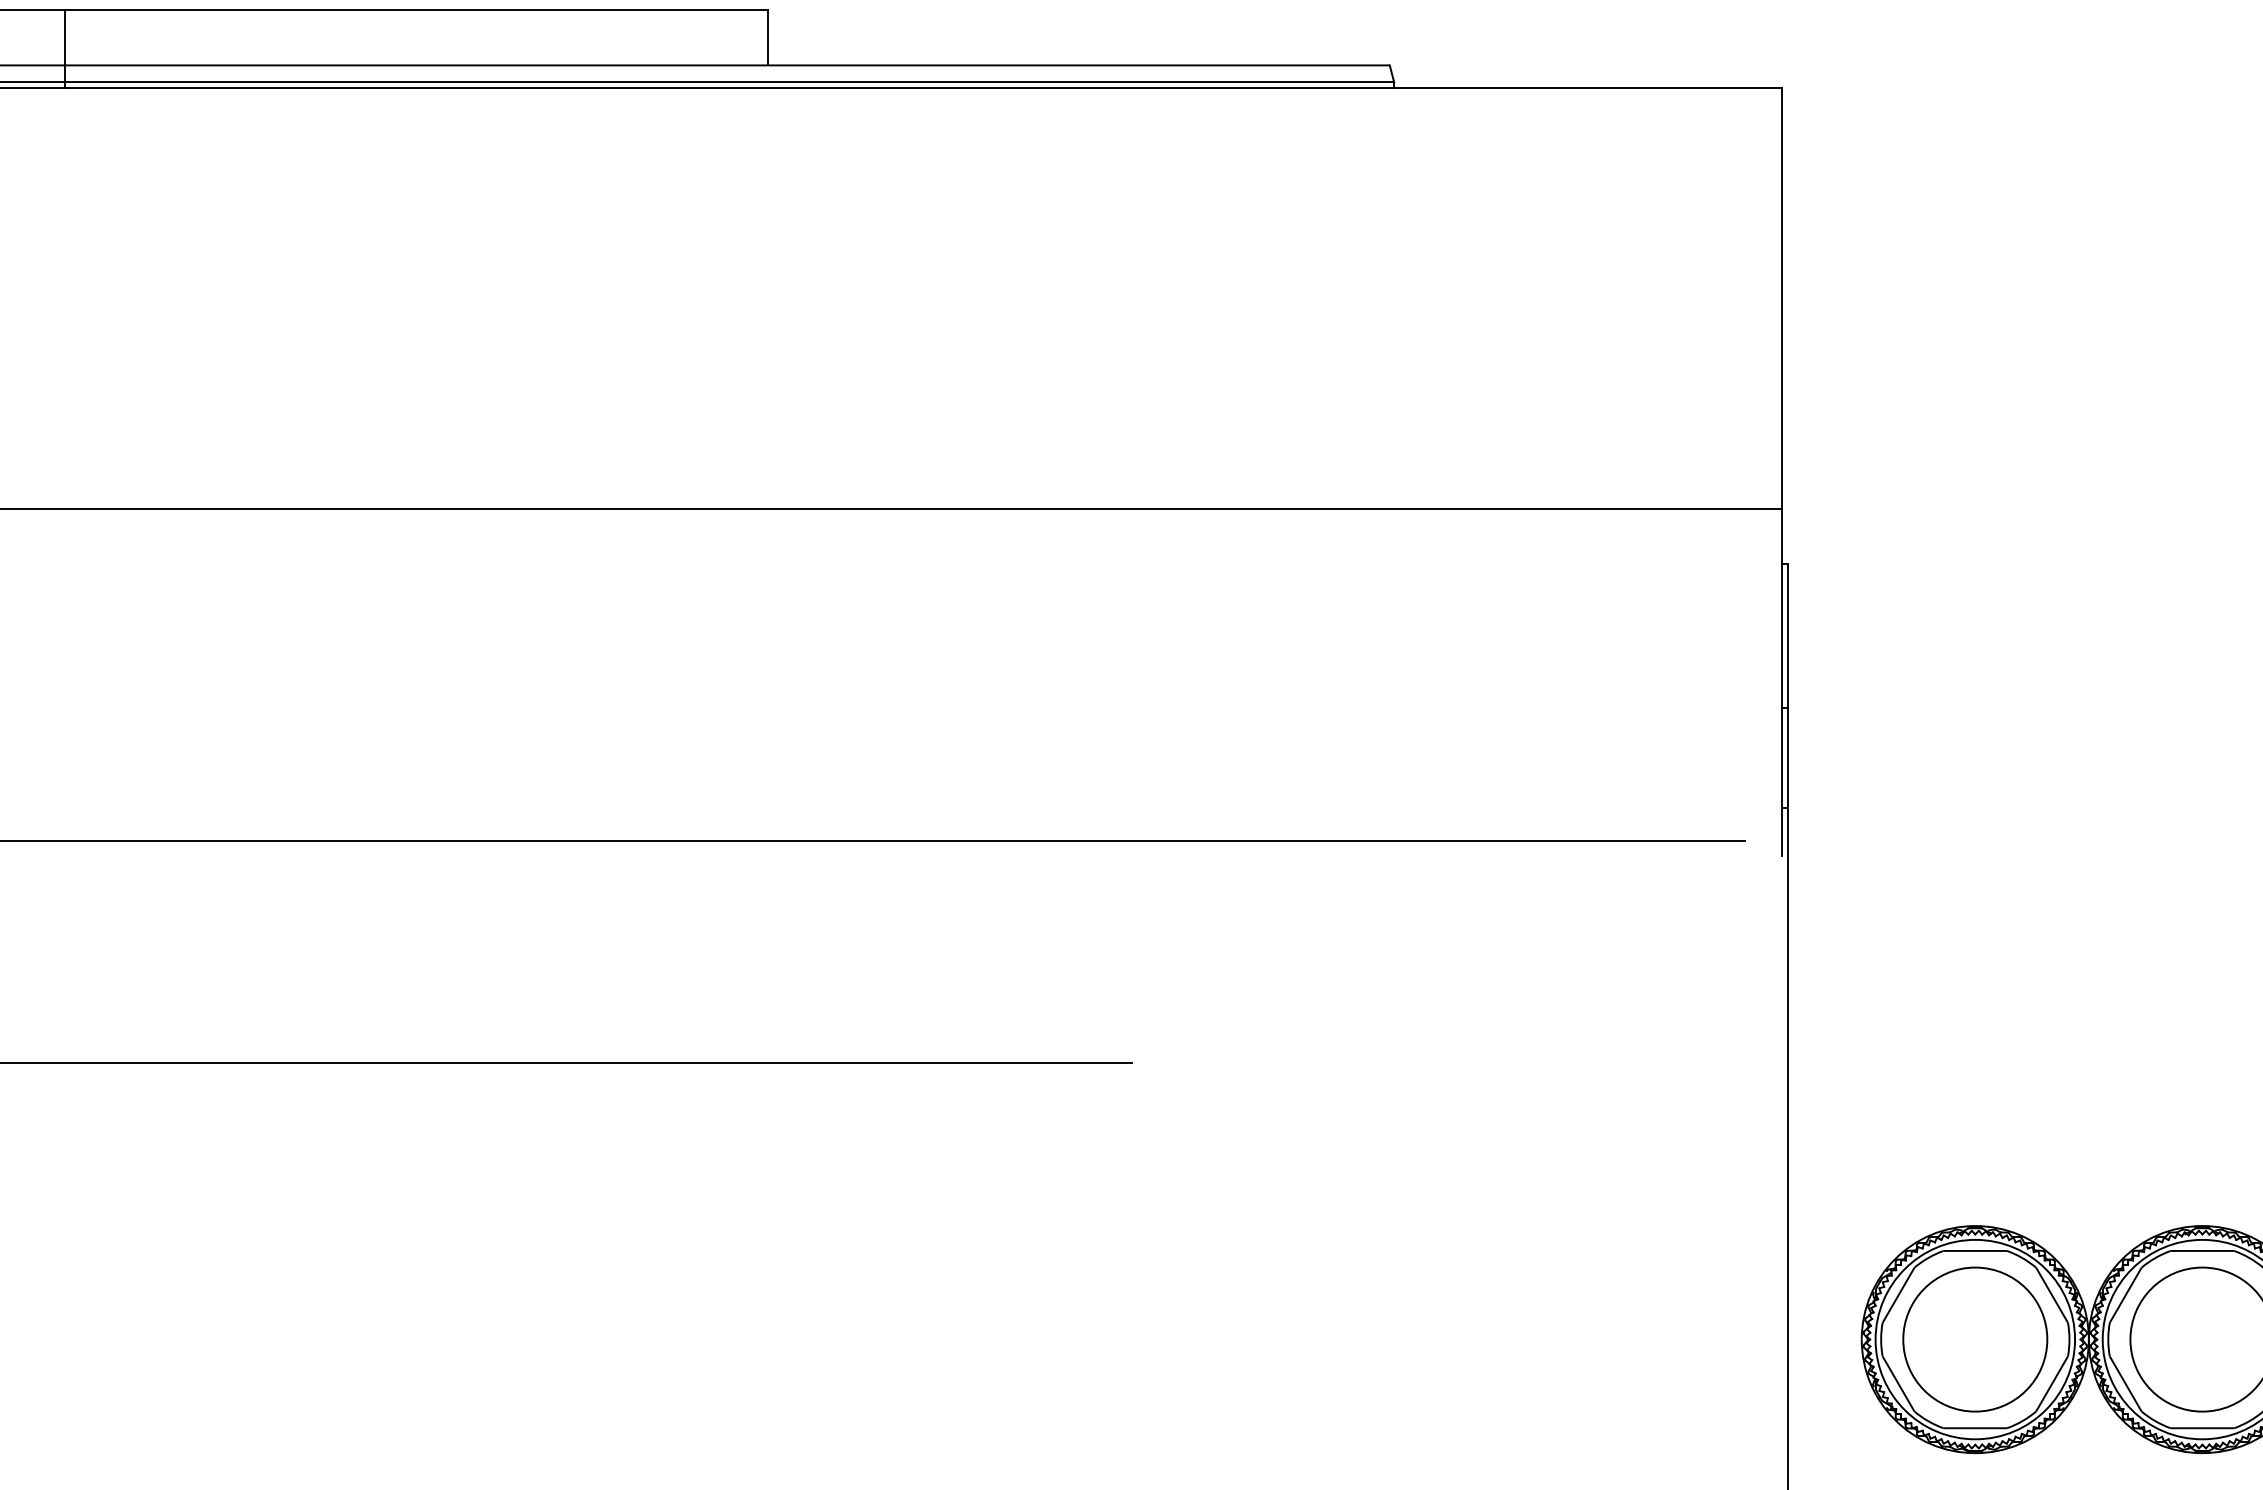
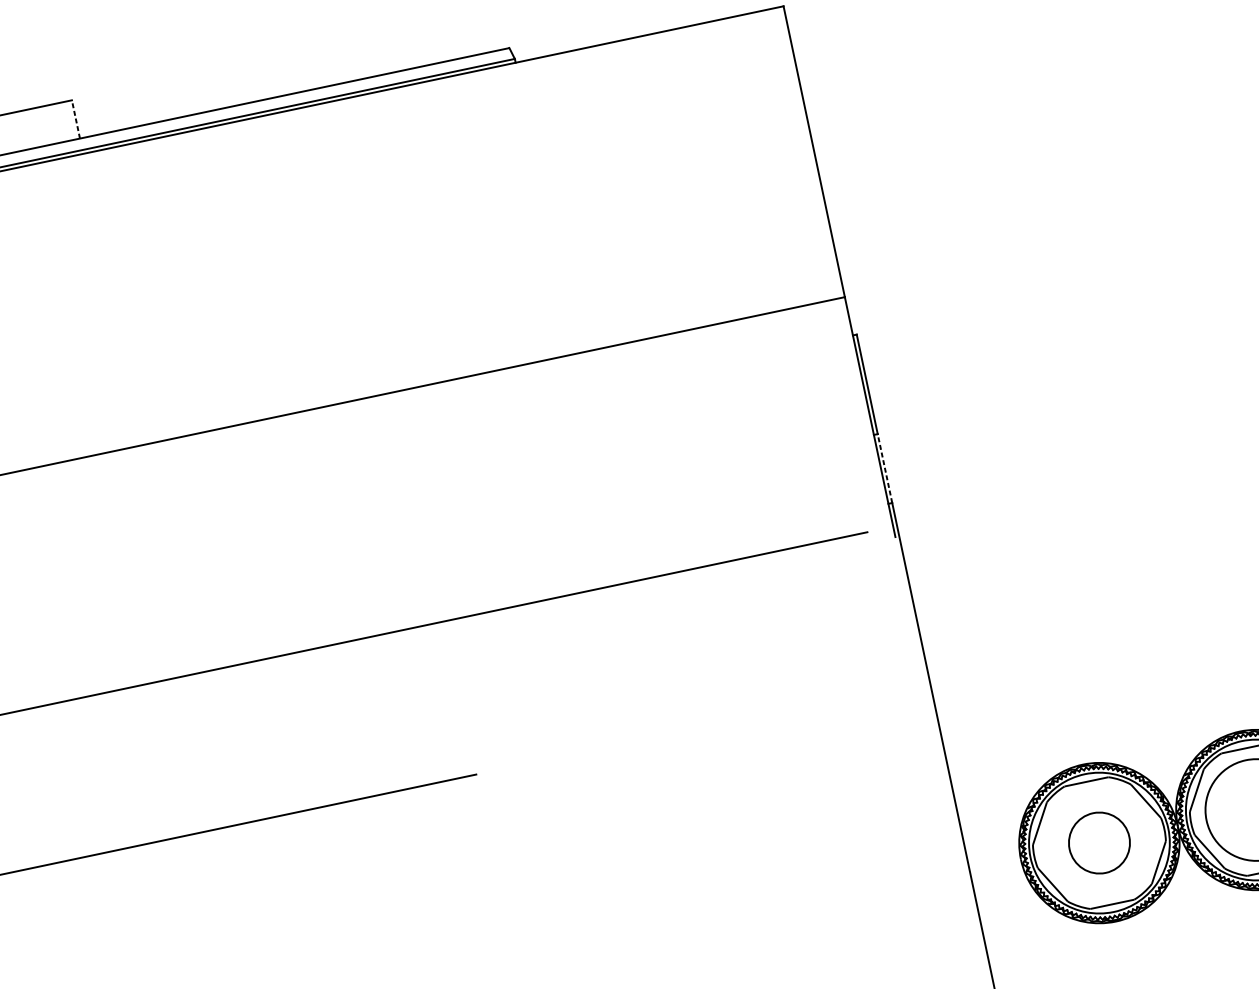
line: (768, 37) -> (76, 119), solid -> dashed
line: (1787, 757) -> (884, 468), solid -> dashed
circle: (1975, 1339) -> (1099, 843), size x0.6

